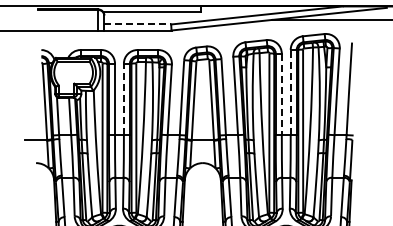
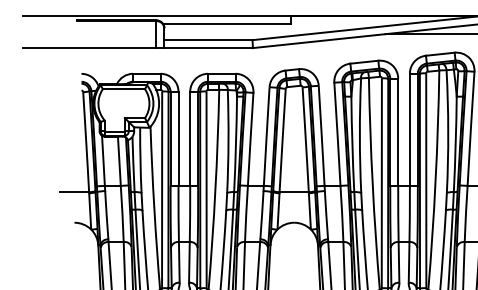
line: (138, 24) -> (209, 40), dashed -> solid
line: (290, 92) -> (409, 129), dashed -> solid
line: (281, 94) -> (397, 132), dashed -> solid
line: (123, 99) -> (189, 138), dashed -> solid

